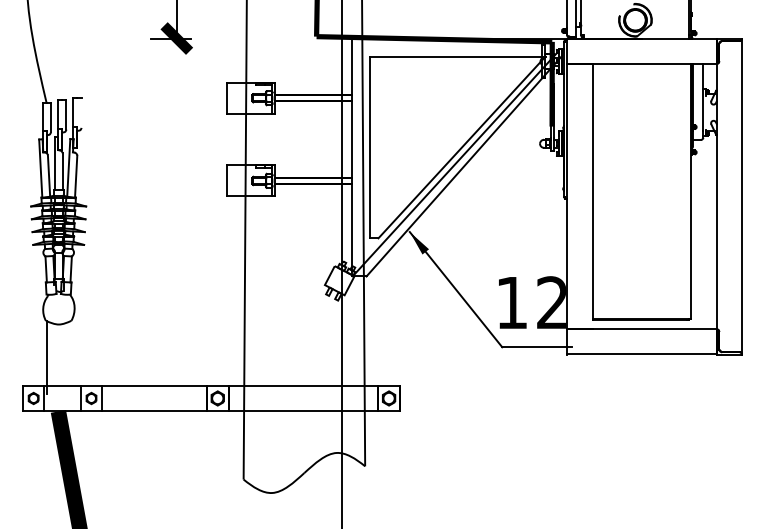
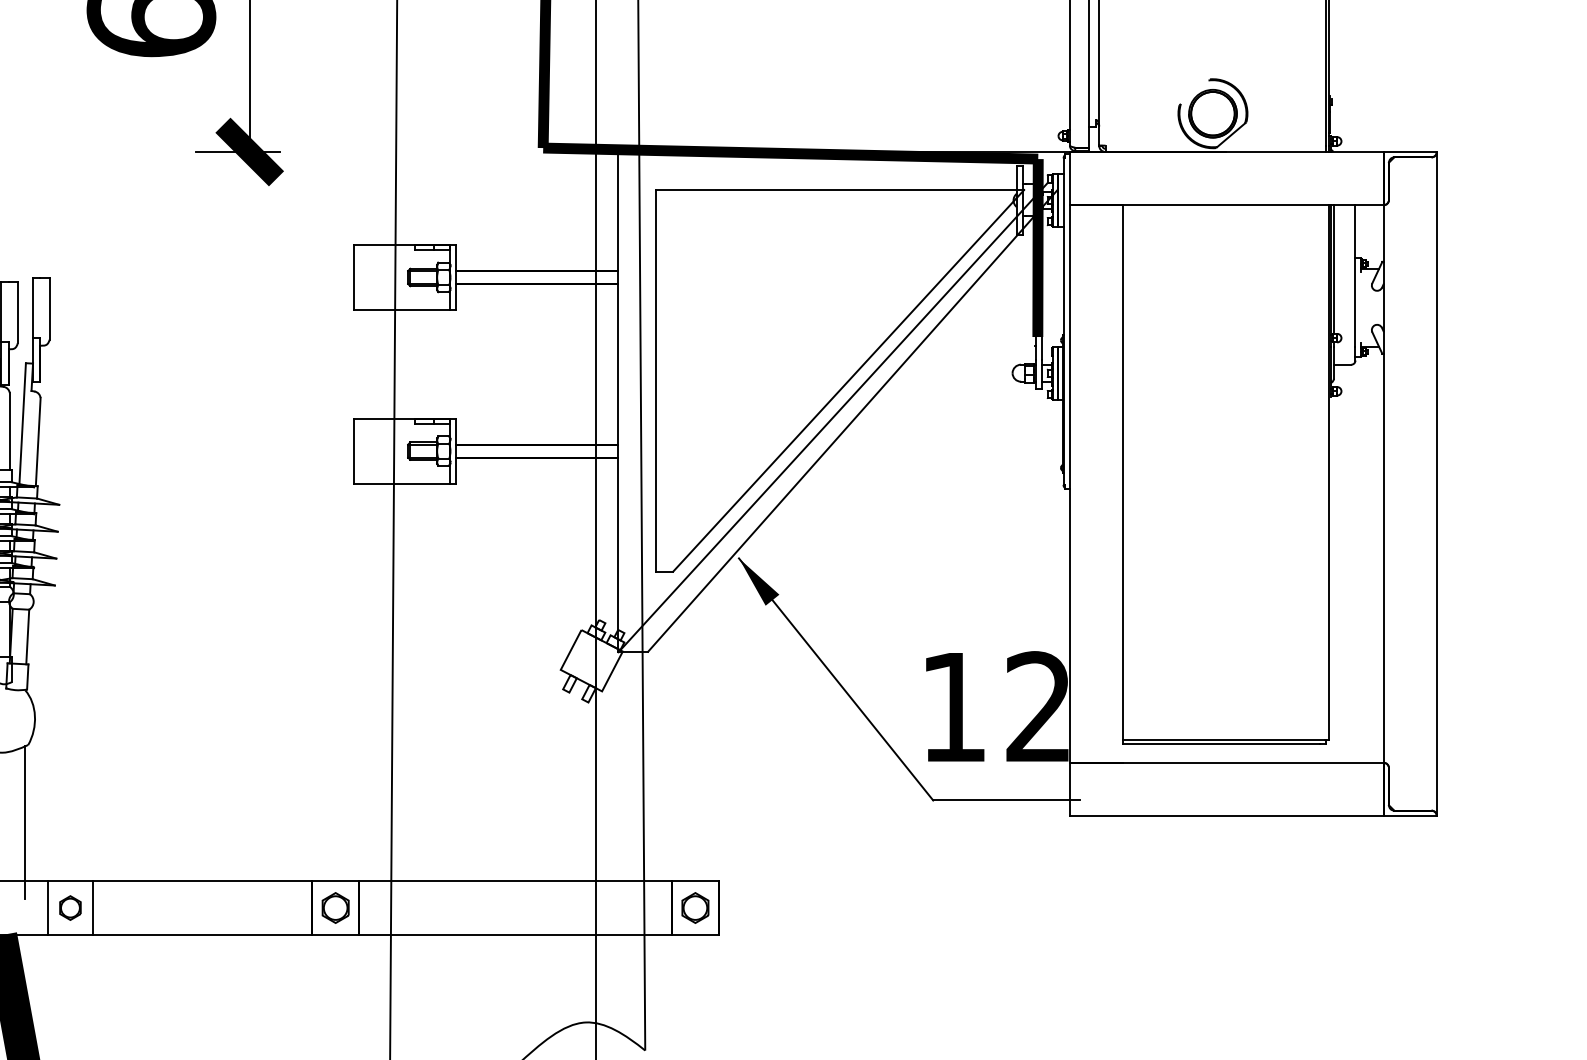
line: (81, 112) -> (49, 307), added
line: (69, 357) -> (24, 821), added

